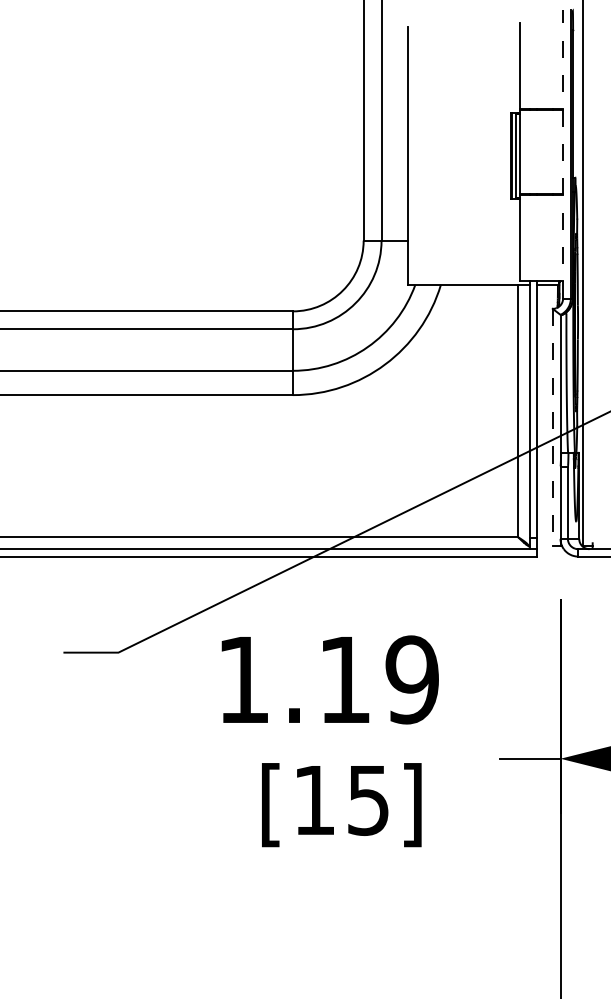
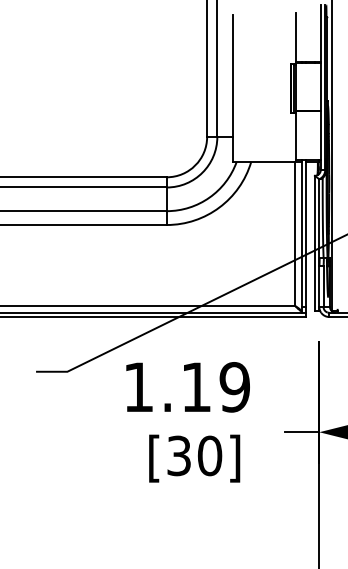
line: (562, 153) -> (320, 87), dashed -> solid
line: (552, 427) -> (314, 243), dashed -> solid
text: (341, 799) -> (194, 455), [15] -> [30]

